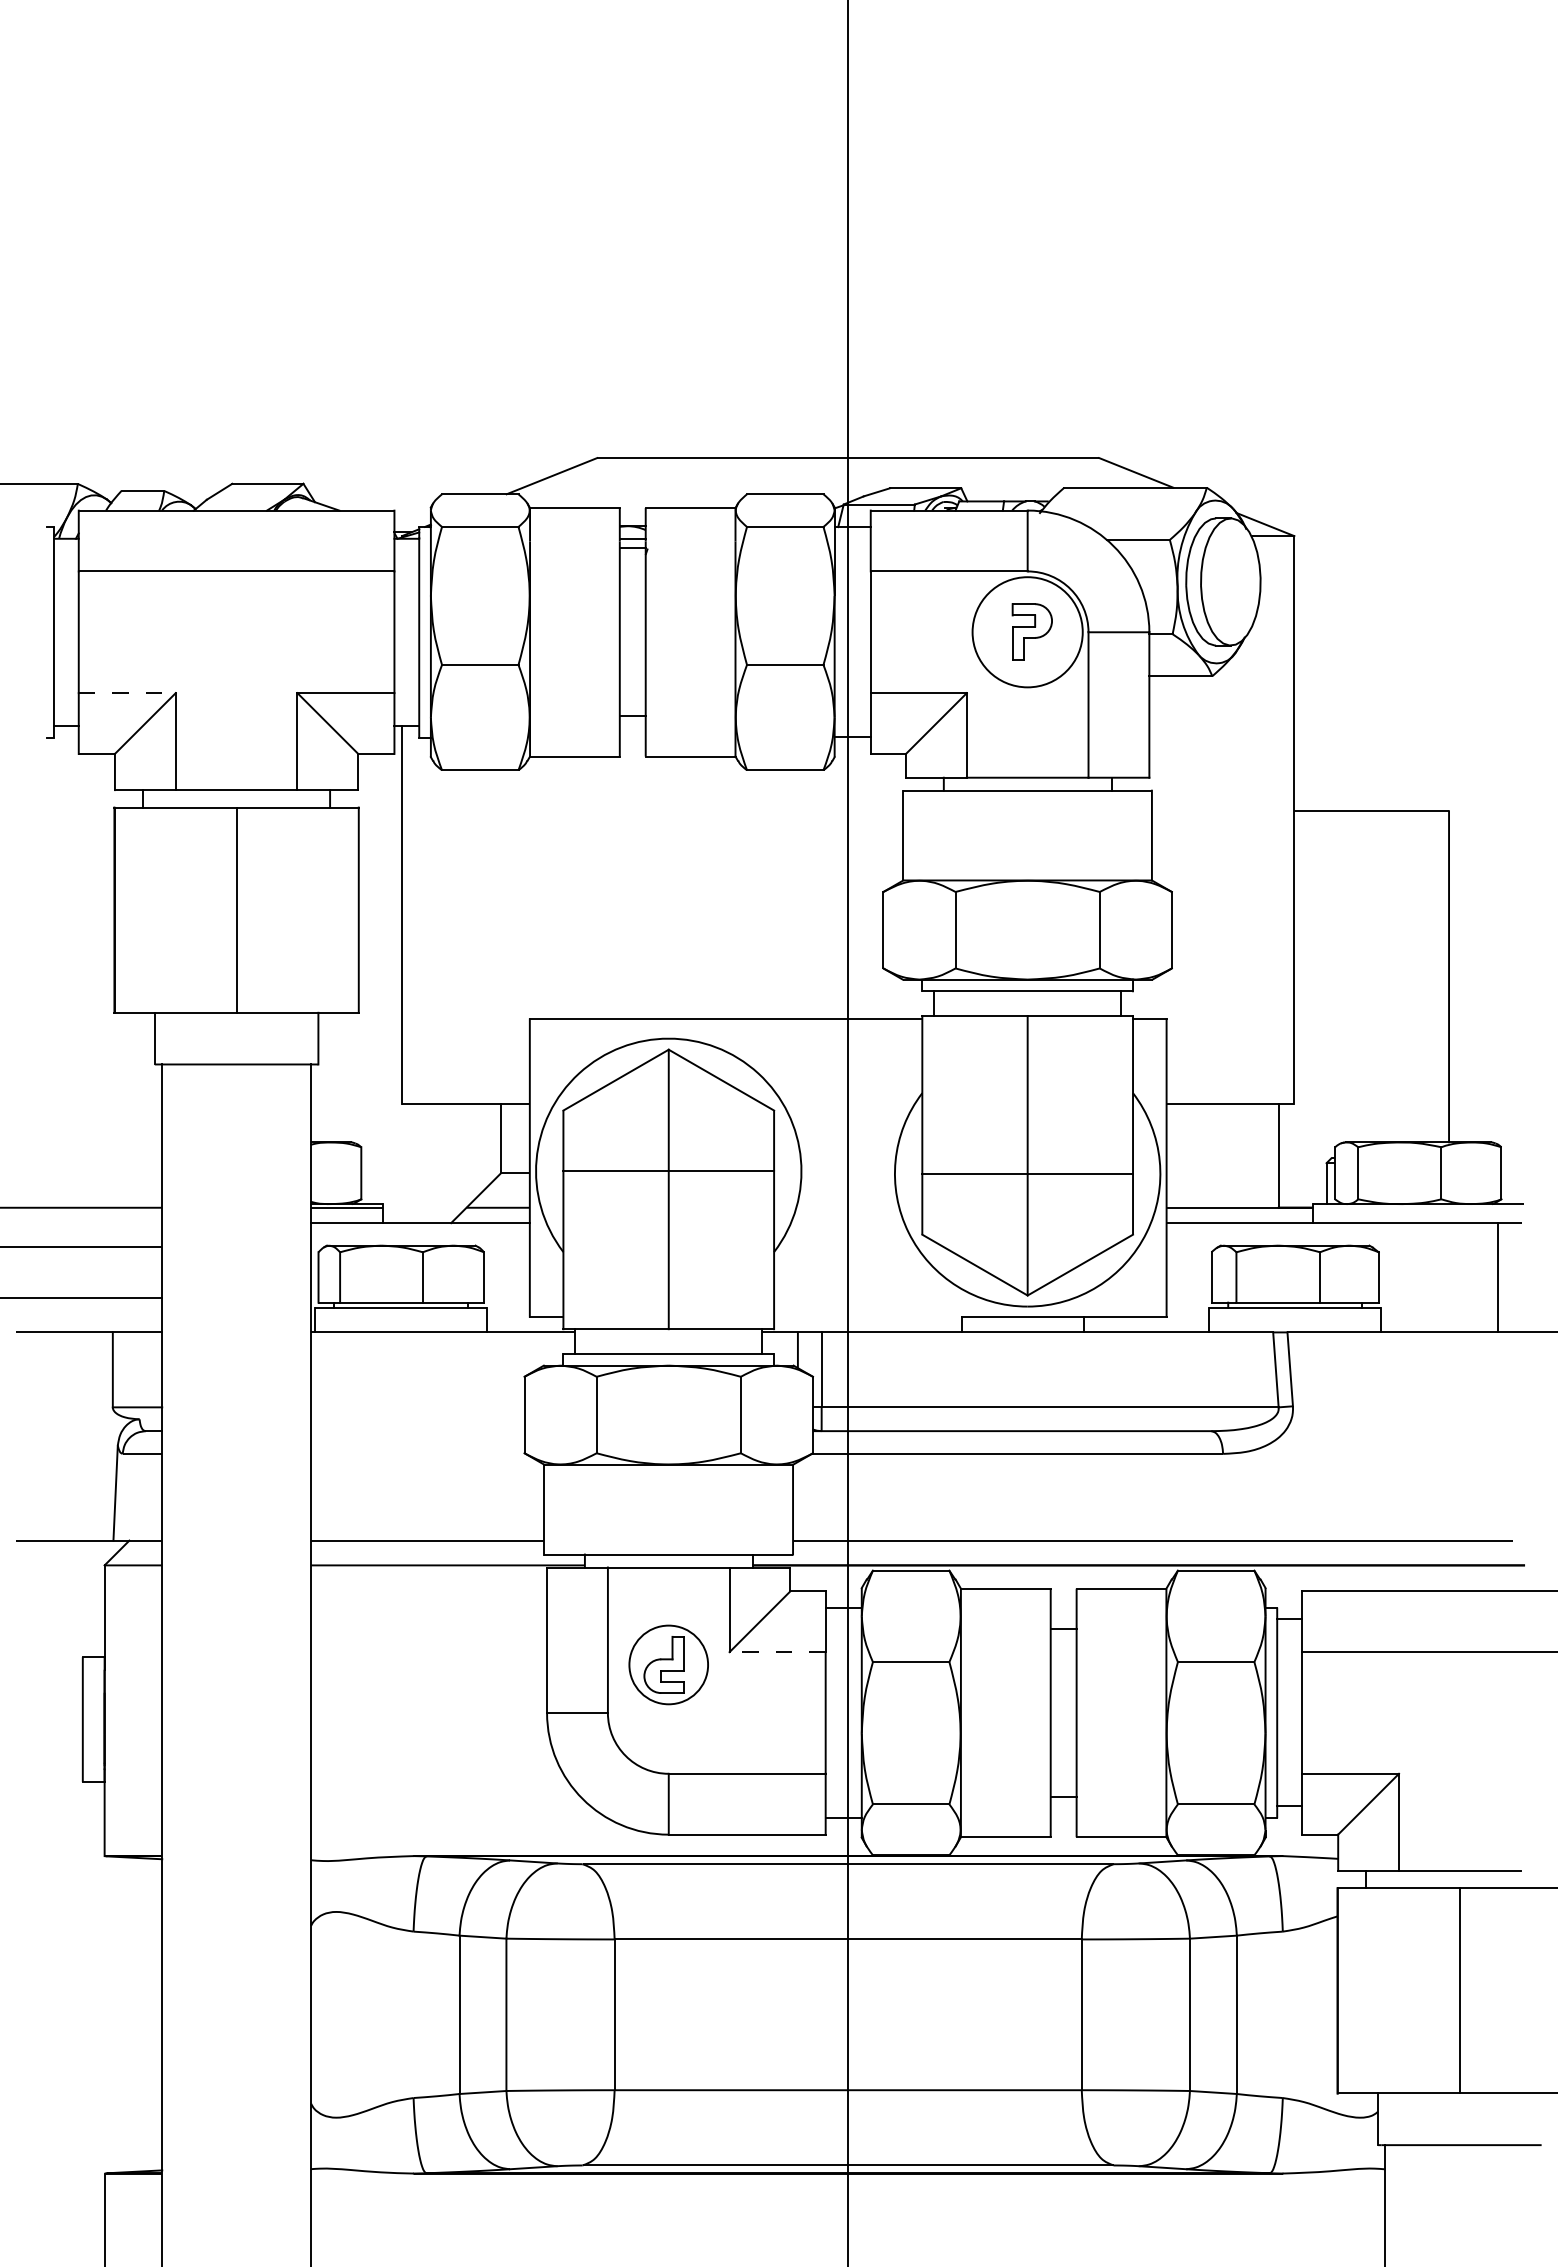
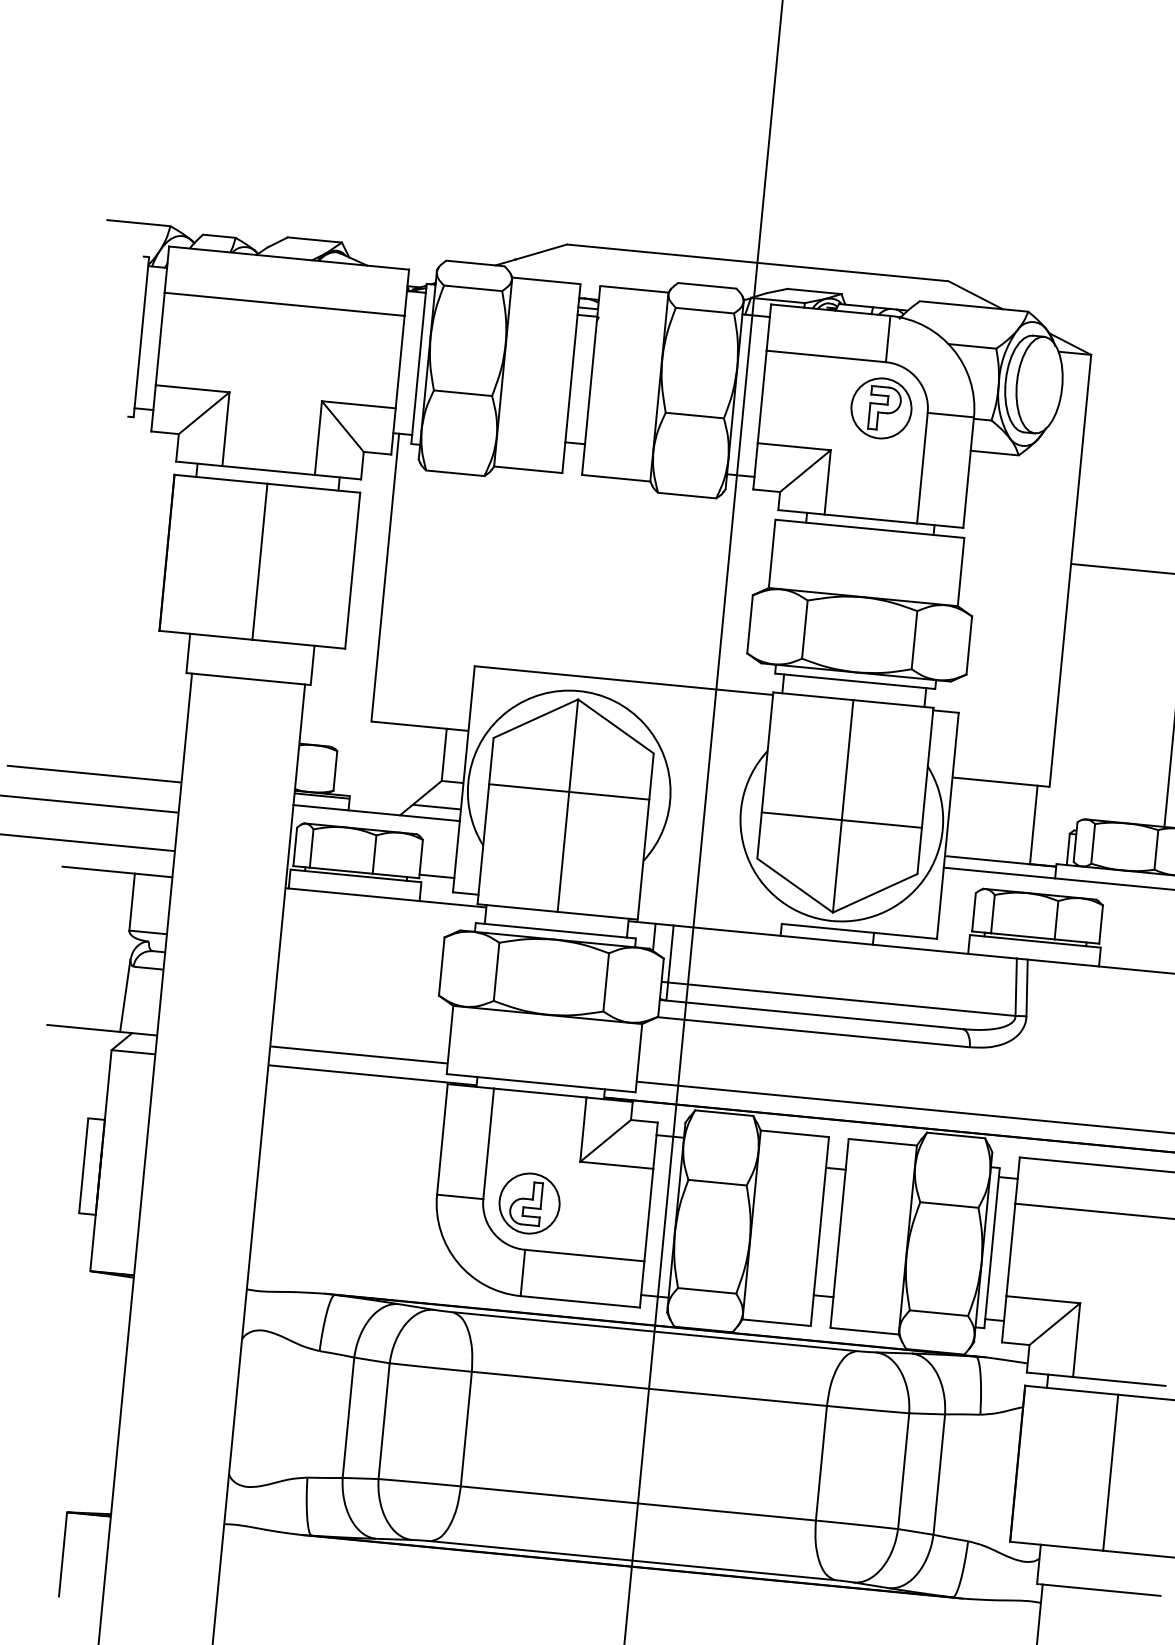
circle: (1027, 631) -> (881, 407), size x0.71
line: (127, 693) -> (192, 389), dashed -> solid
line: (506, 1298) -> (436, 876), added
line: (777, 1652) -> (616, 1165), dashed -> solid
part: (668, 1664) -> (529, 1203), moved

